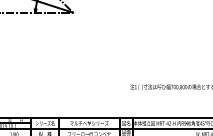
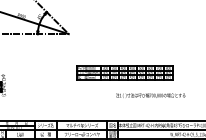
part: (140, 59) -> (124, 72), added

